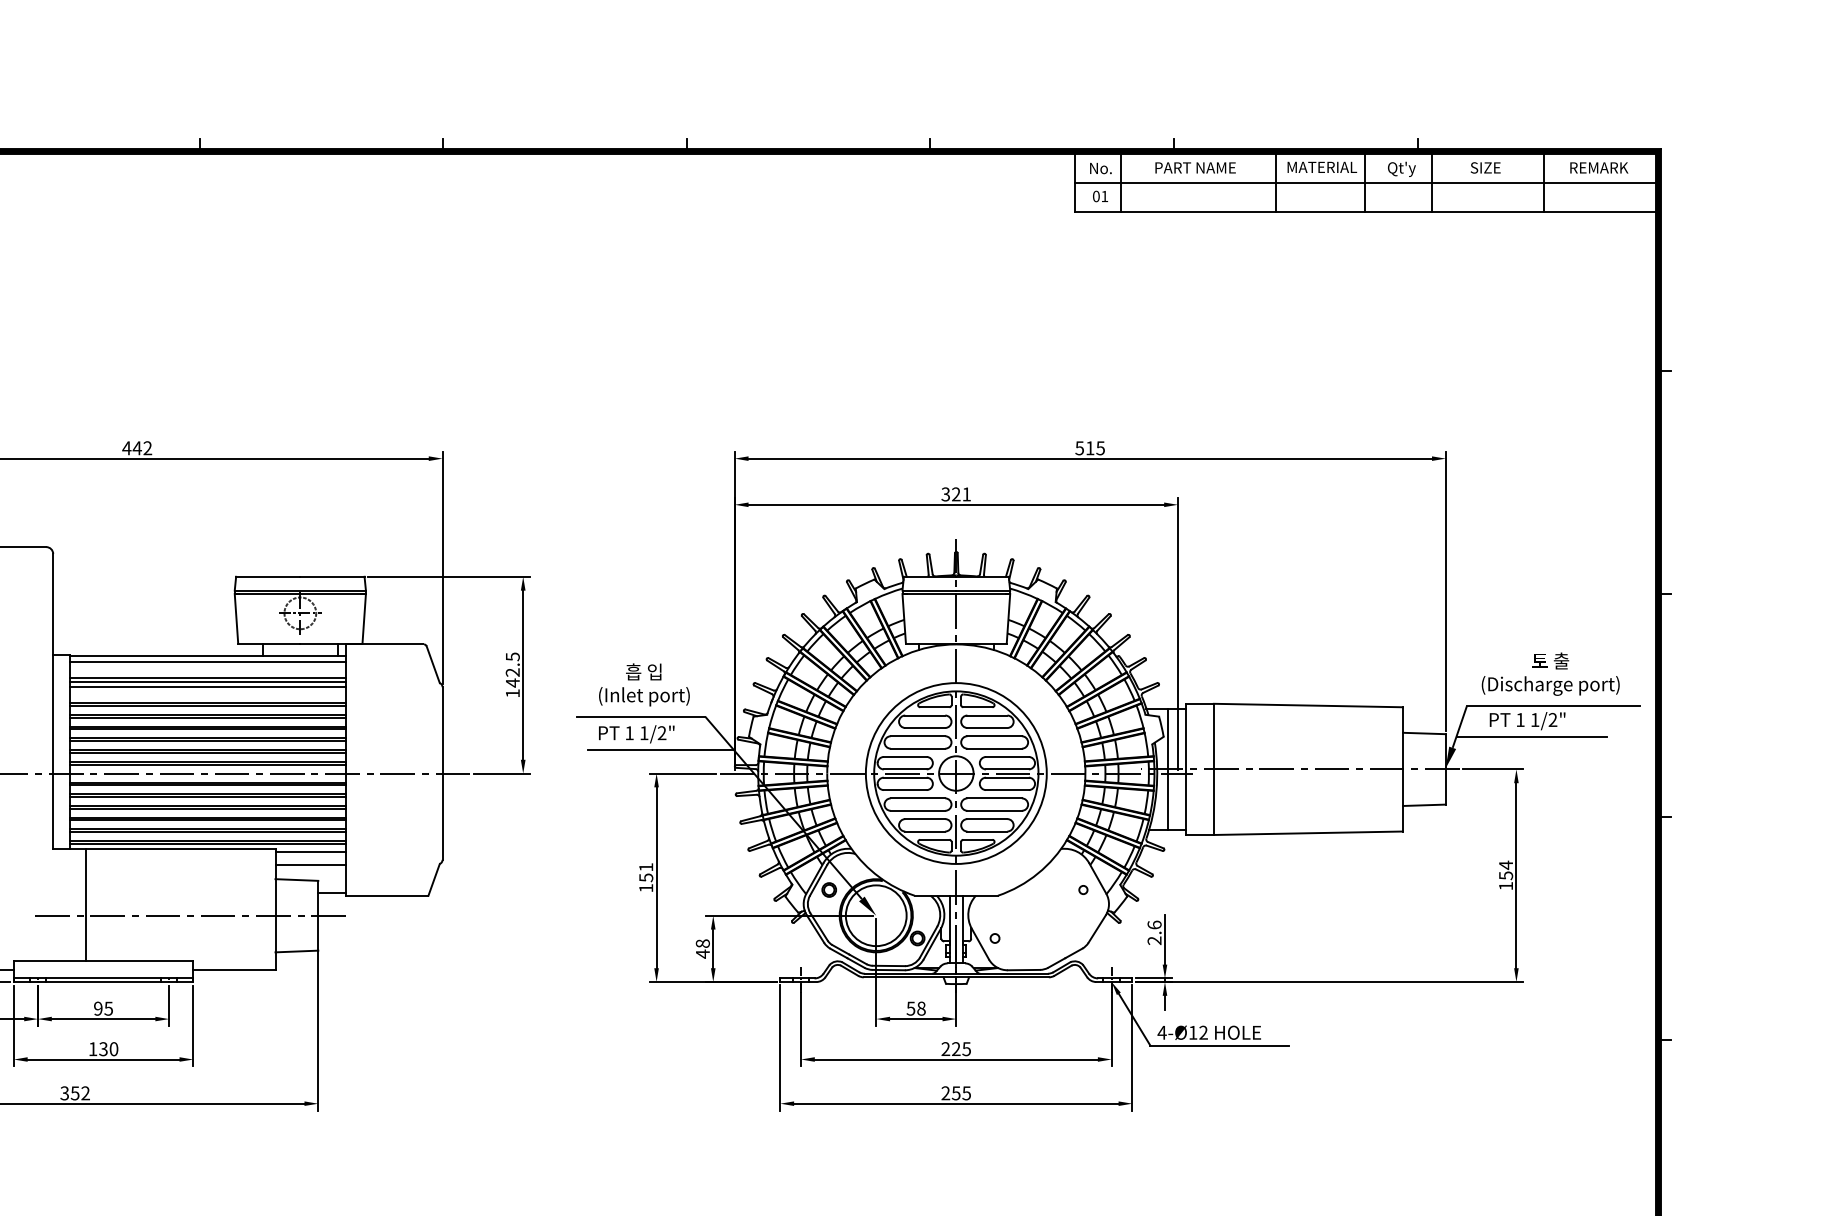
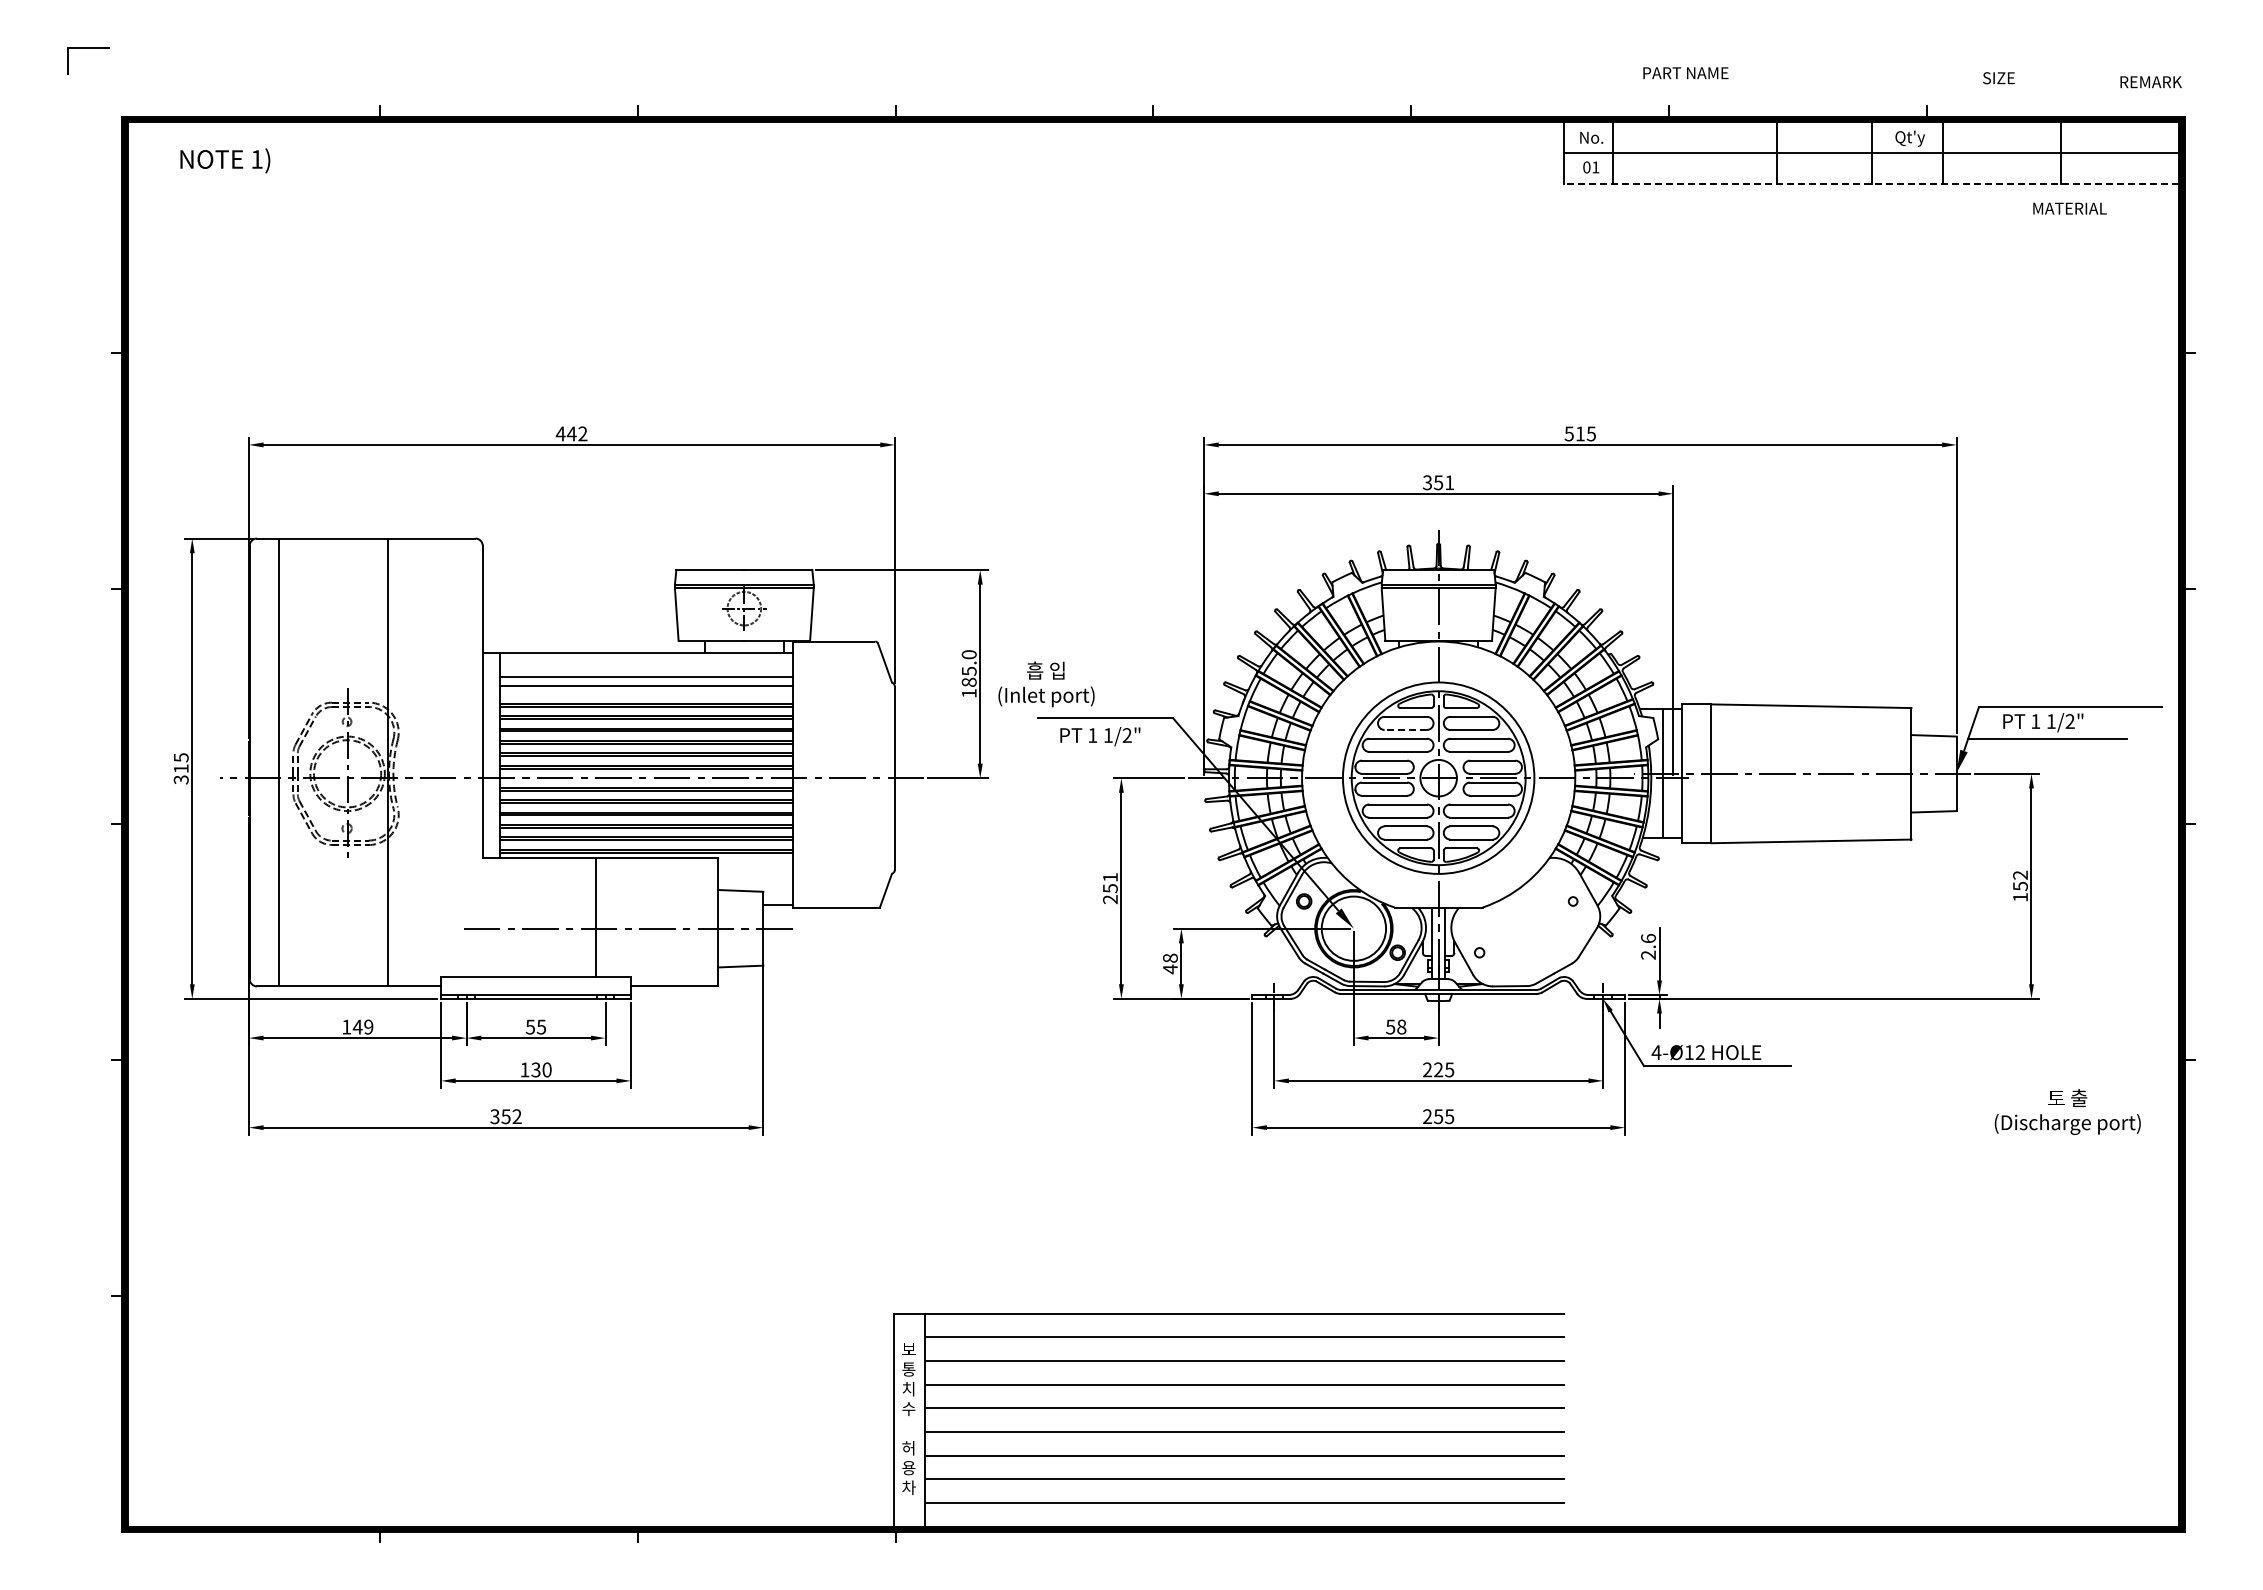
text: (1321, 167) -> (2069, 208), moved
text: (1195, 168) -> (1685, 73), moved
text: (1485, 168) -> (1998, 78), moved
text: (1598, 168) -> (2150, 82), moved
line: (1365, 211) -> (1871, 183), solid -> dashed
text: (956, 494) -> (1438, 482), 321 -> 351
line: (207, 662) -> (646, 660), removed
text: (512, 669) -> (968, 668), 142.5 -> 185.0
text: (1550, 673) -> (2067, 1111), moved
line: (207, 682) -> (646, 681), removed
text: (644, 685) -> (1046, 684), moved
line: (924, 727) -> (1405, 729), solid -> dashed
line: (661, 750) -> (1126, 753), removed
line: (310, 852) -> (755, 861), removed
line: (310, 865) -> (755, 875), removed
text: (1506, 865) -> (2020, 875), 154 -> 152
text: (646, 888) -> (1110, 899), 151 -> 251
line: (86, 904) -> (595, 916), moved
text: (97, 1008) -> (529, 1026), 95 -> 55

